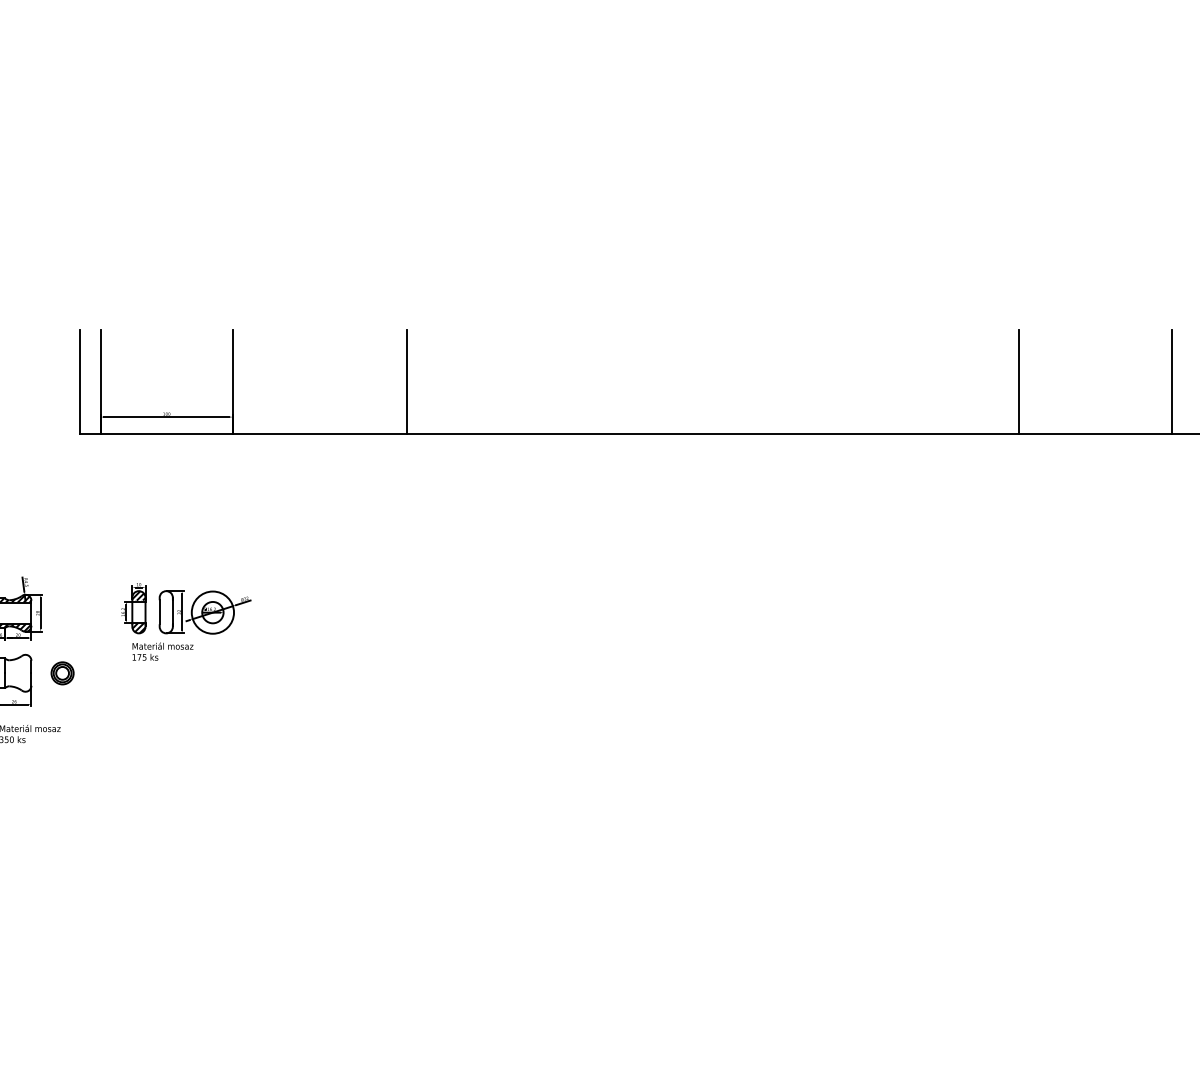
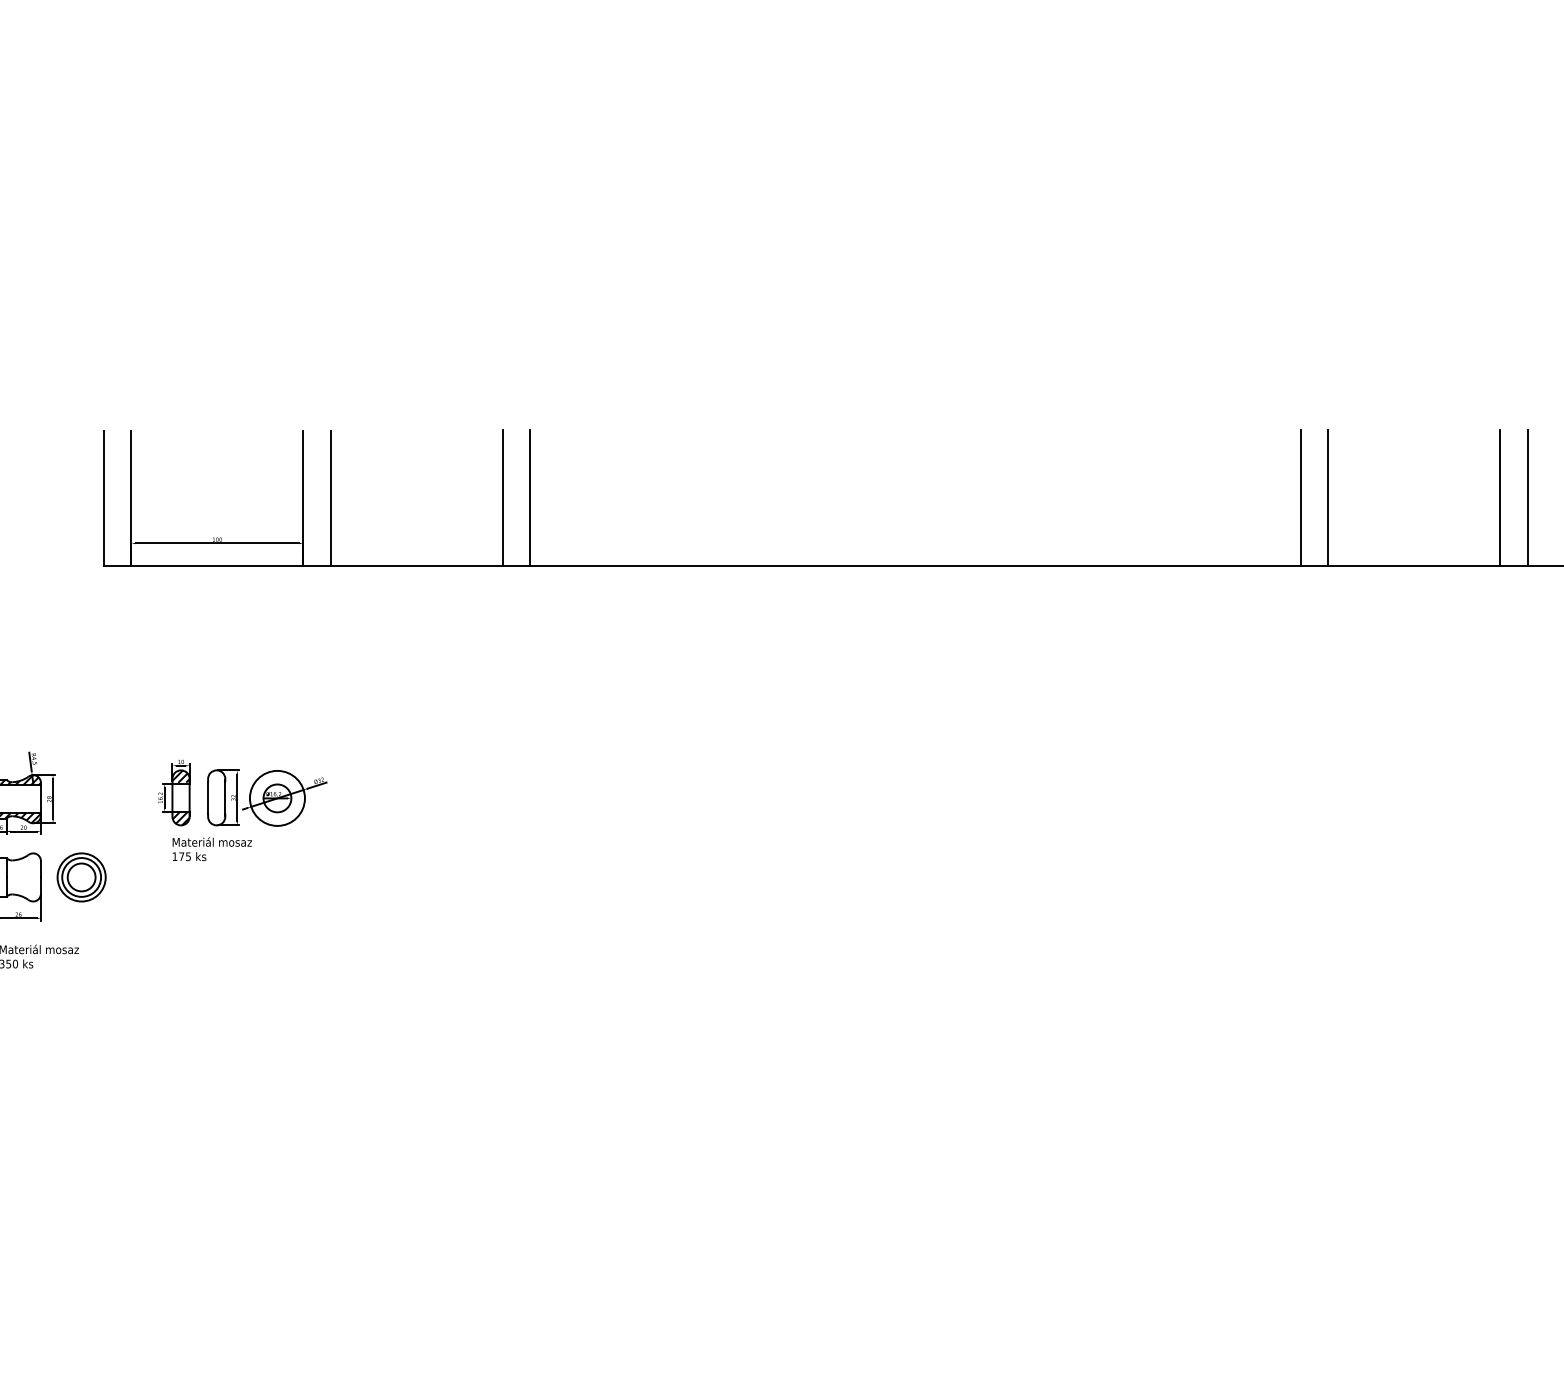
line: (385, 381) -> (502, 497), added
line: (997, 381) -> (1300, 497), added
line: (1151, 381) -> (1500, 497), added
line: (253, 382) -> (330, 498), added
part: (62, 673) -> (81, 877), size x1.67

